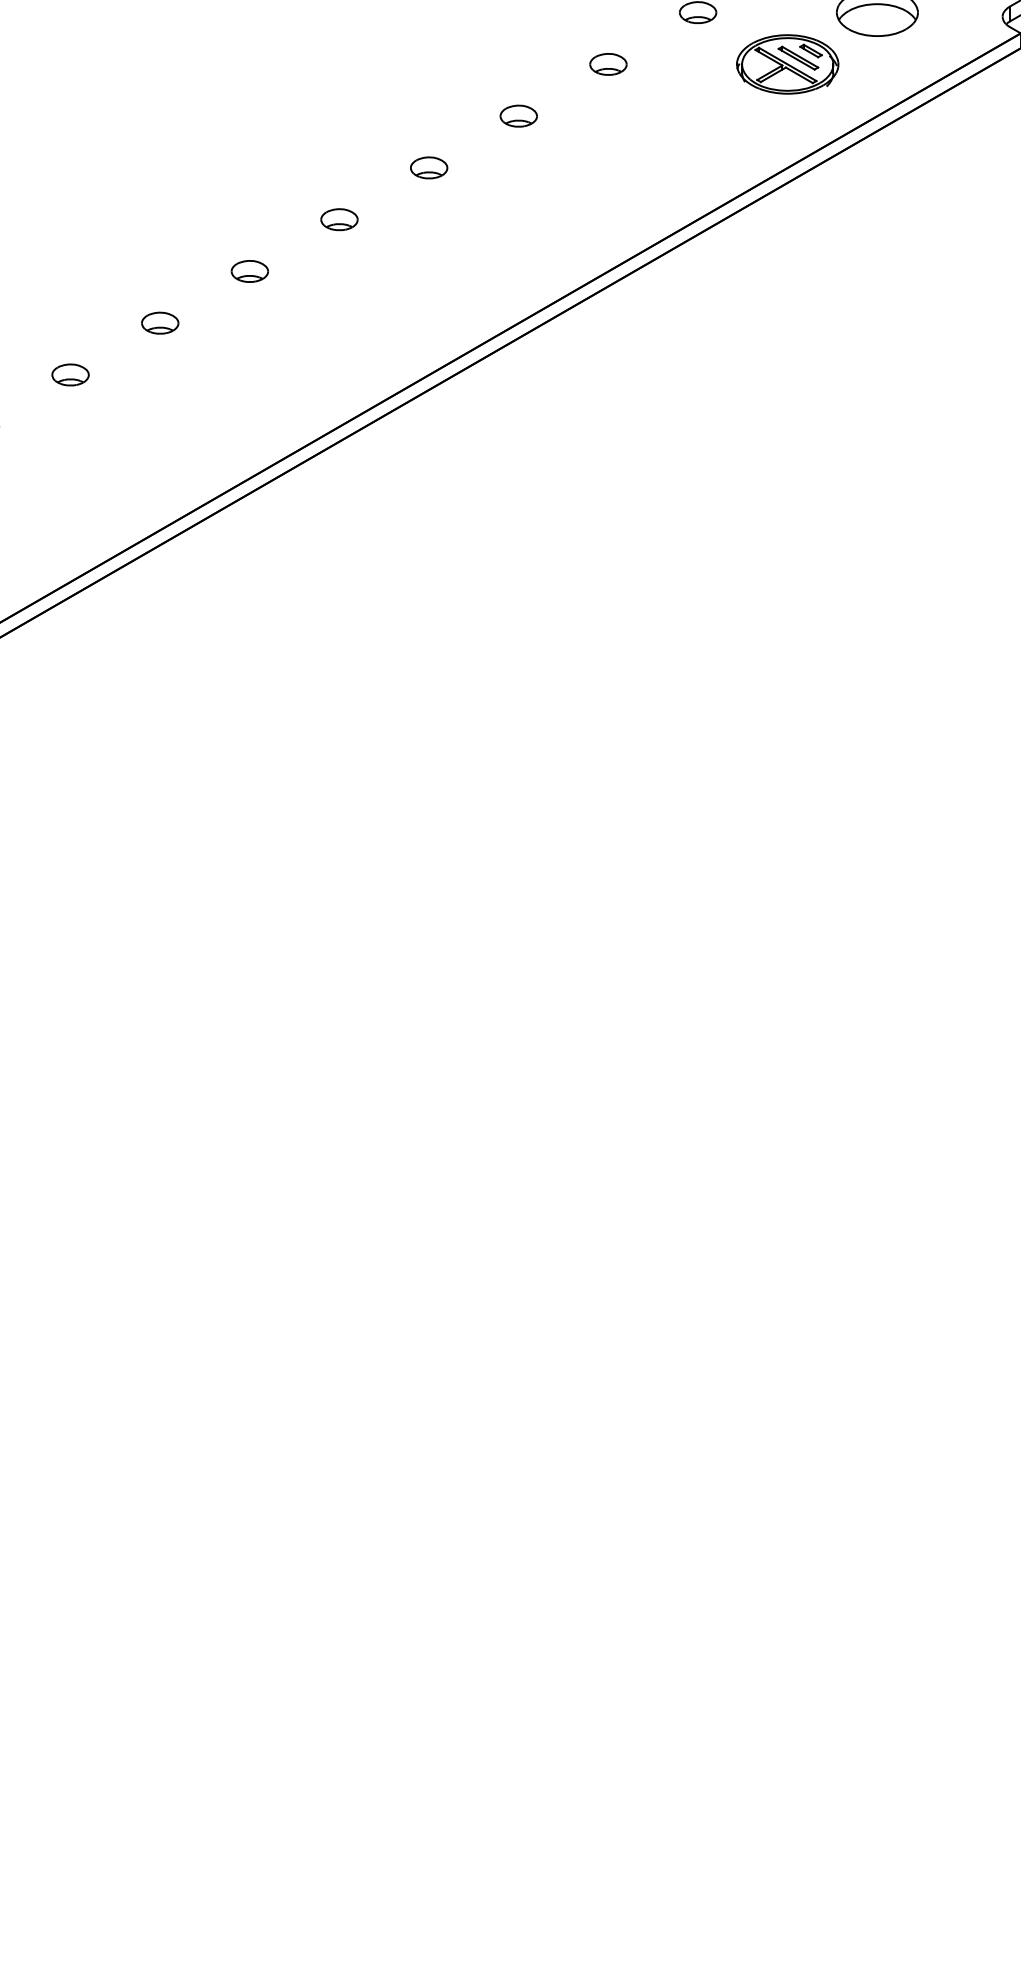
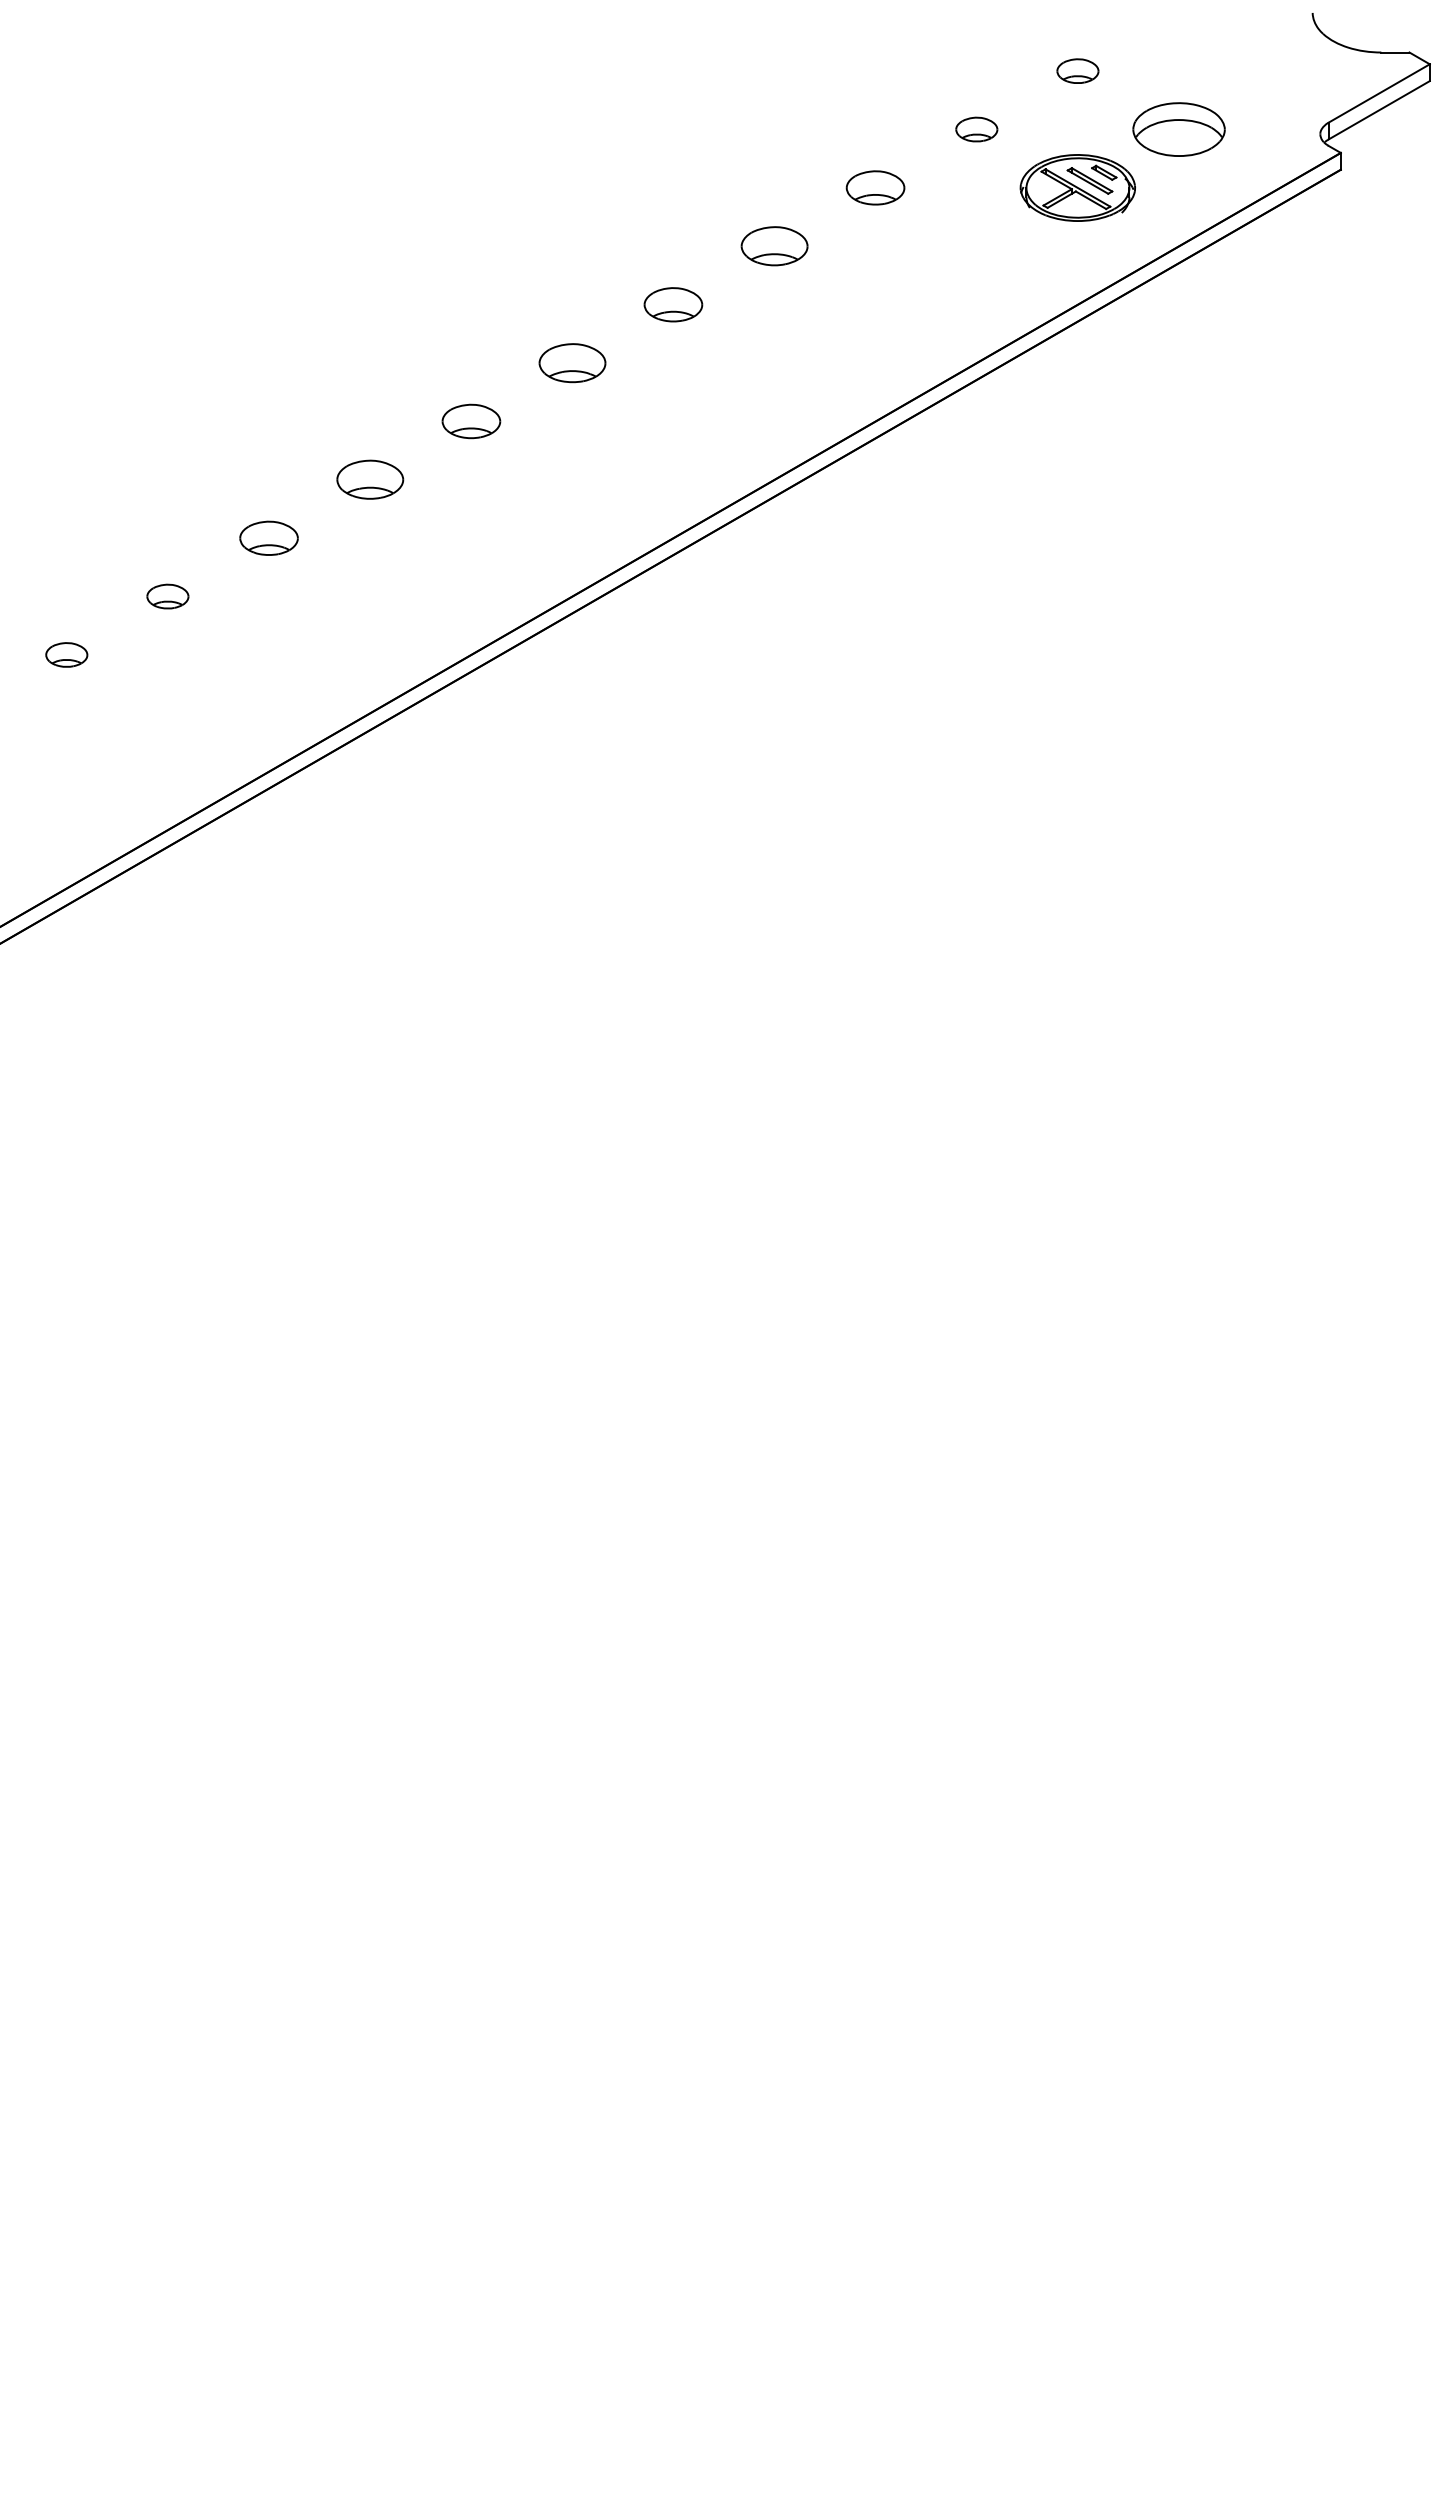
part: (608, 64) -> (875, 187), size x1.4
part: (518, 116) -> (774, 246), size x1.6
part: (429, 167) -> (673, 304), size x1.4
part: (338, 219) -> (571, 362), size x1.6
part: (249, 271) -> (470, 421), size x1.4
part: (159, 322) -> (369, 479), size x1.6
part: (70, 374) -> (268, 537), size x1.4

